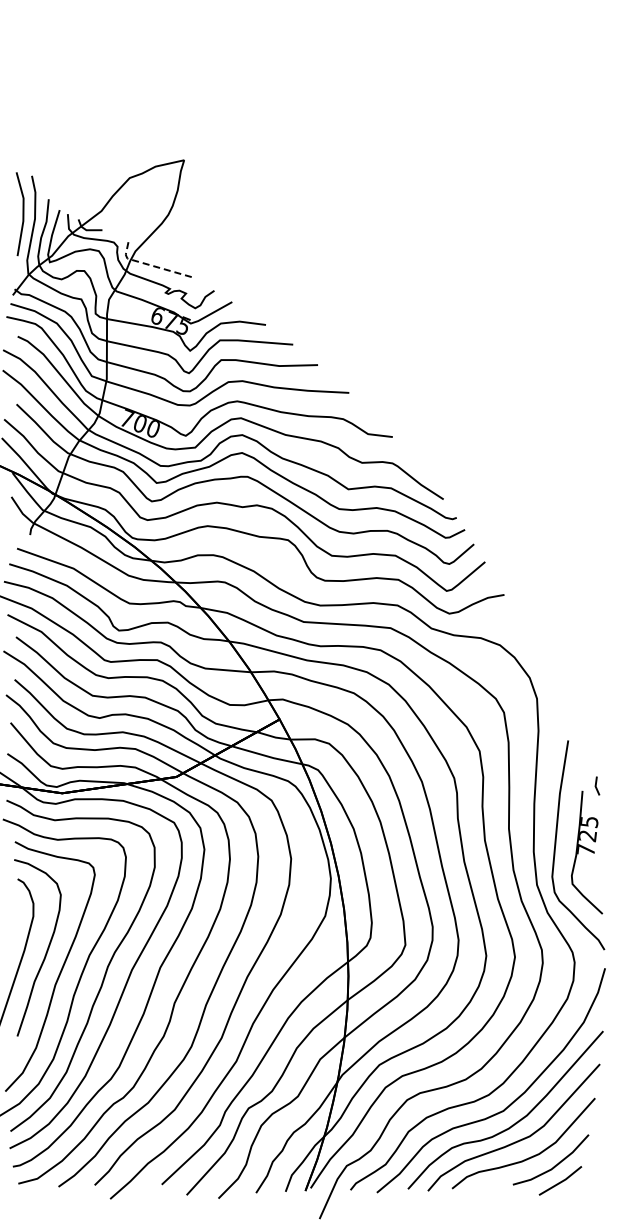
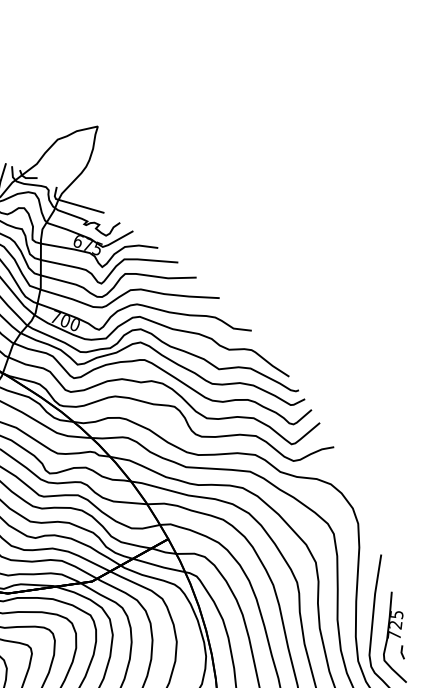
line: (151, 265) -> (73, 204), dashed -> solid
line: (596, 785) -> (402, 651), moved

